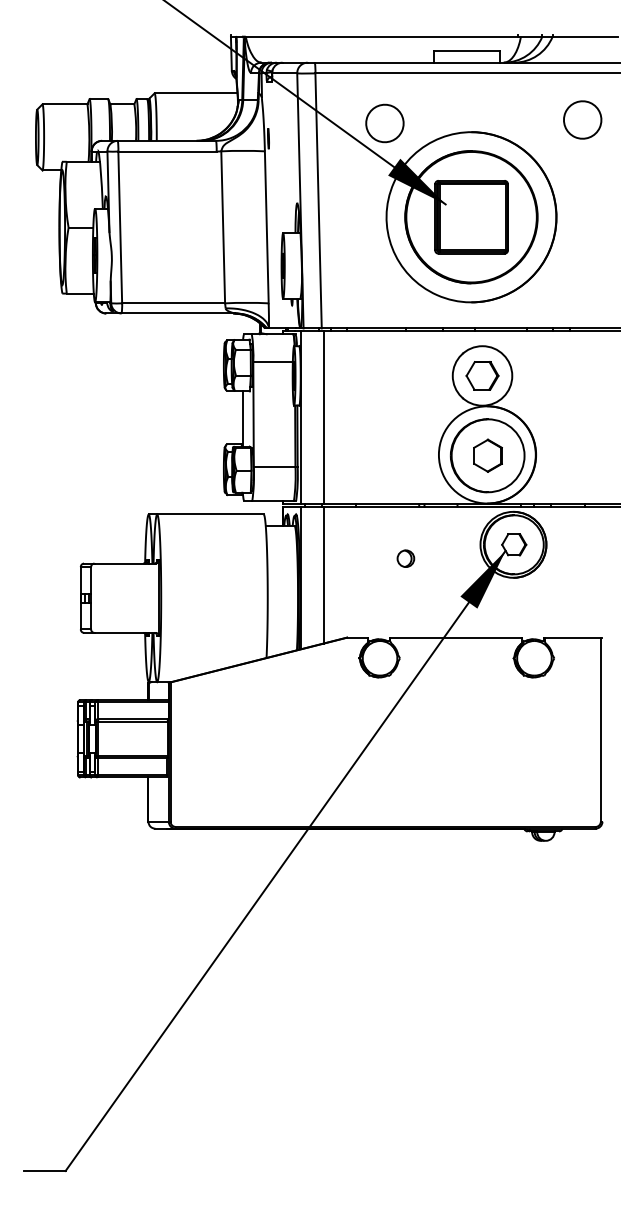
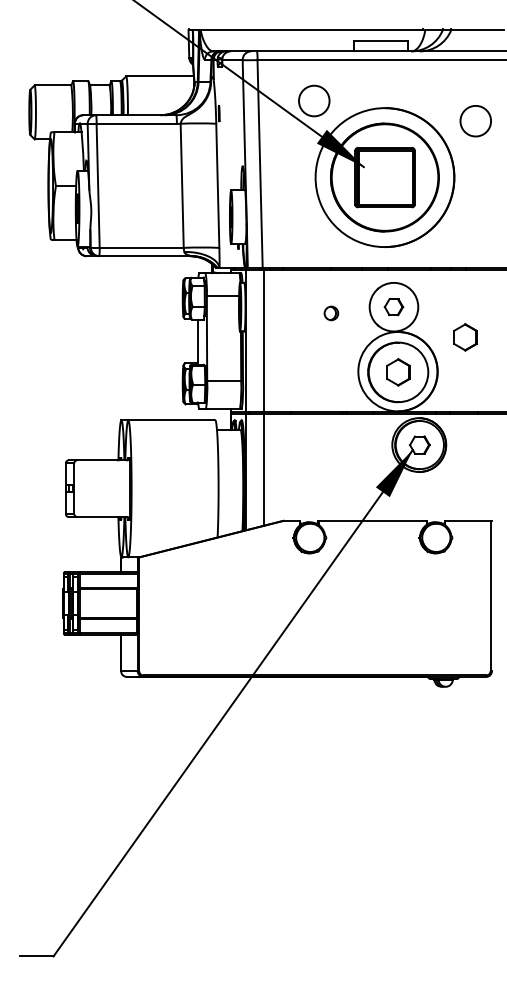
part: (582, 120) -> (475, 121), moved
part: (481, 375) -> (393, 306), size x0.7
part: (570, 413) -> (465, 337), added
part: (406, 558) -> (331, 313), moved

